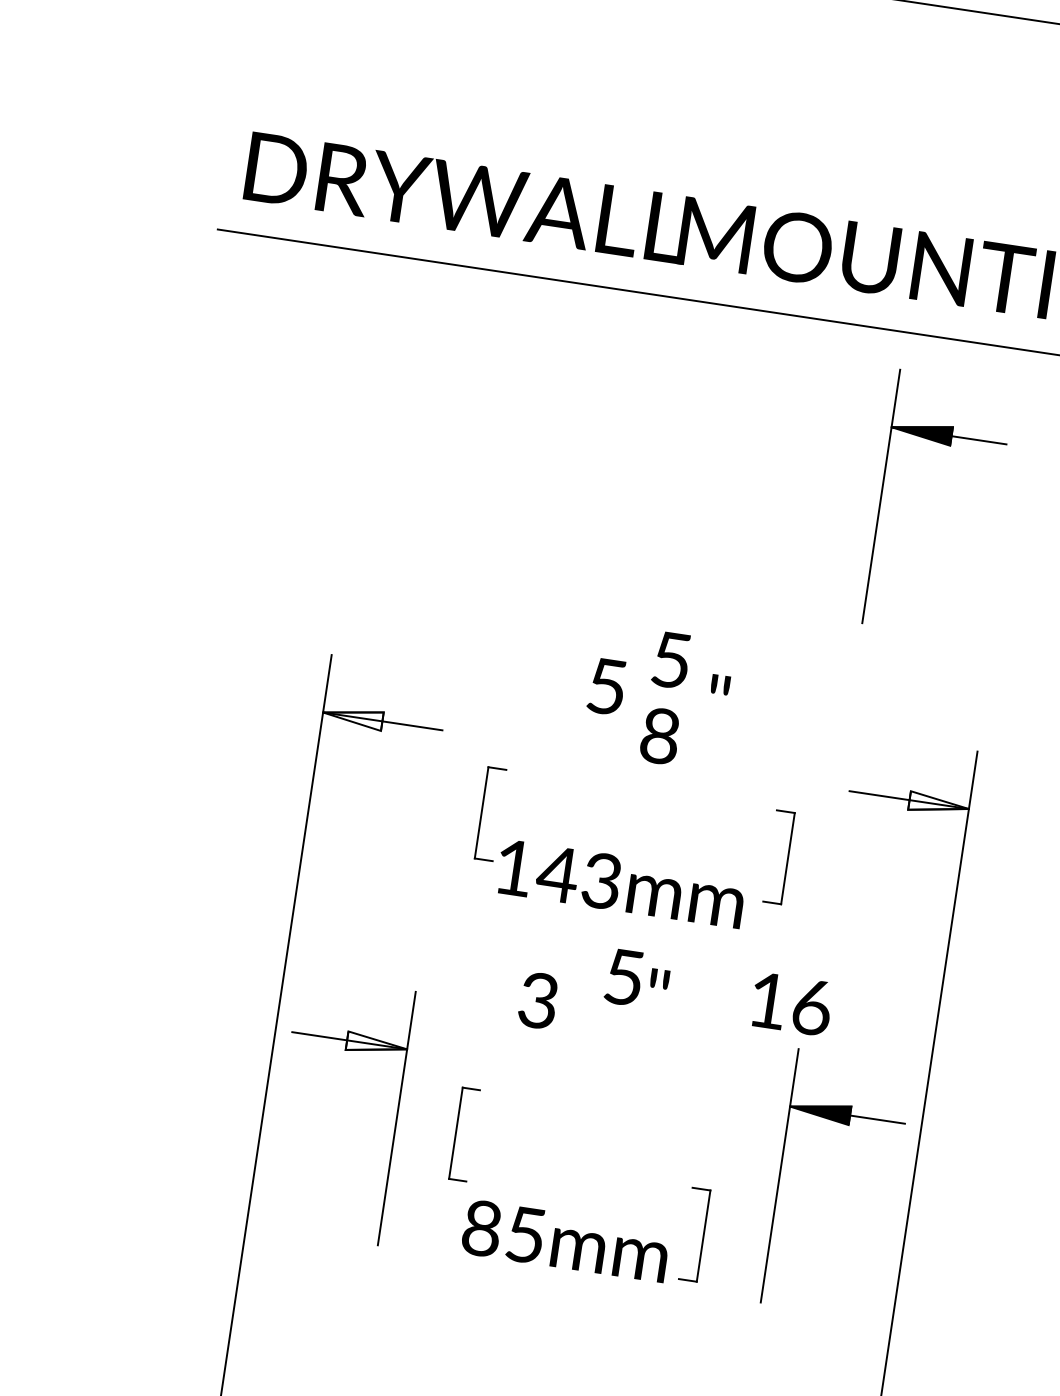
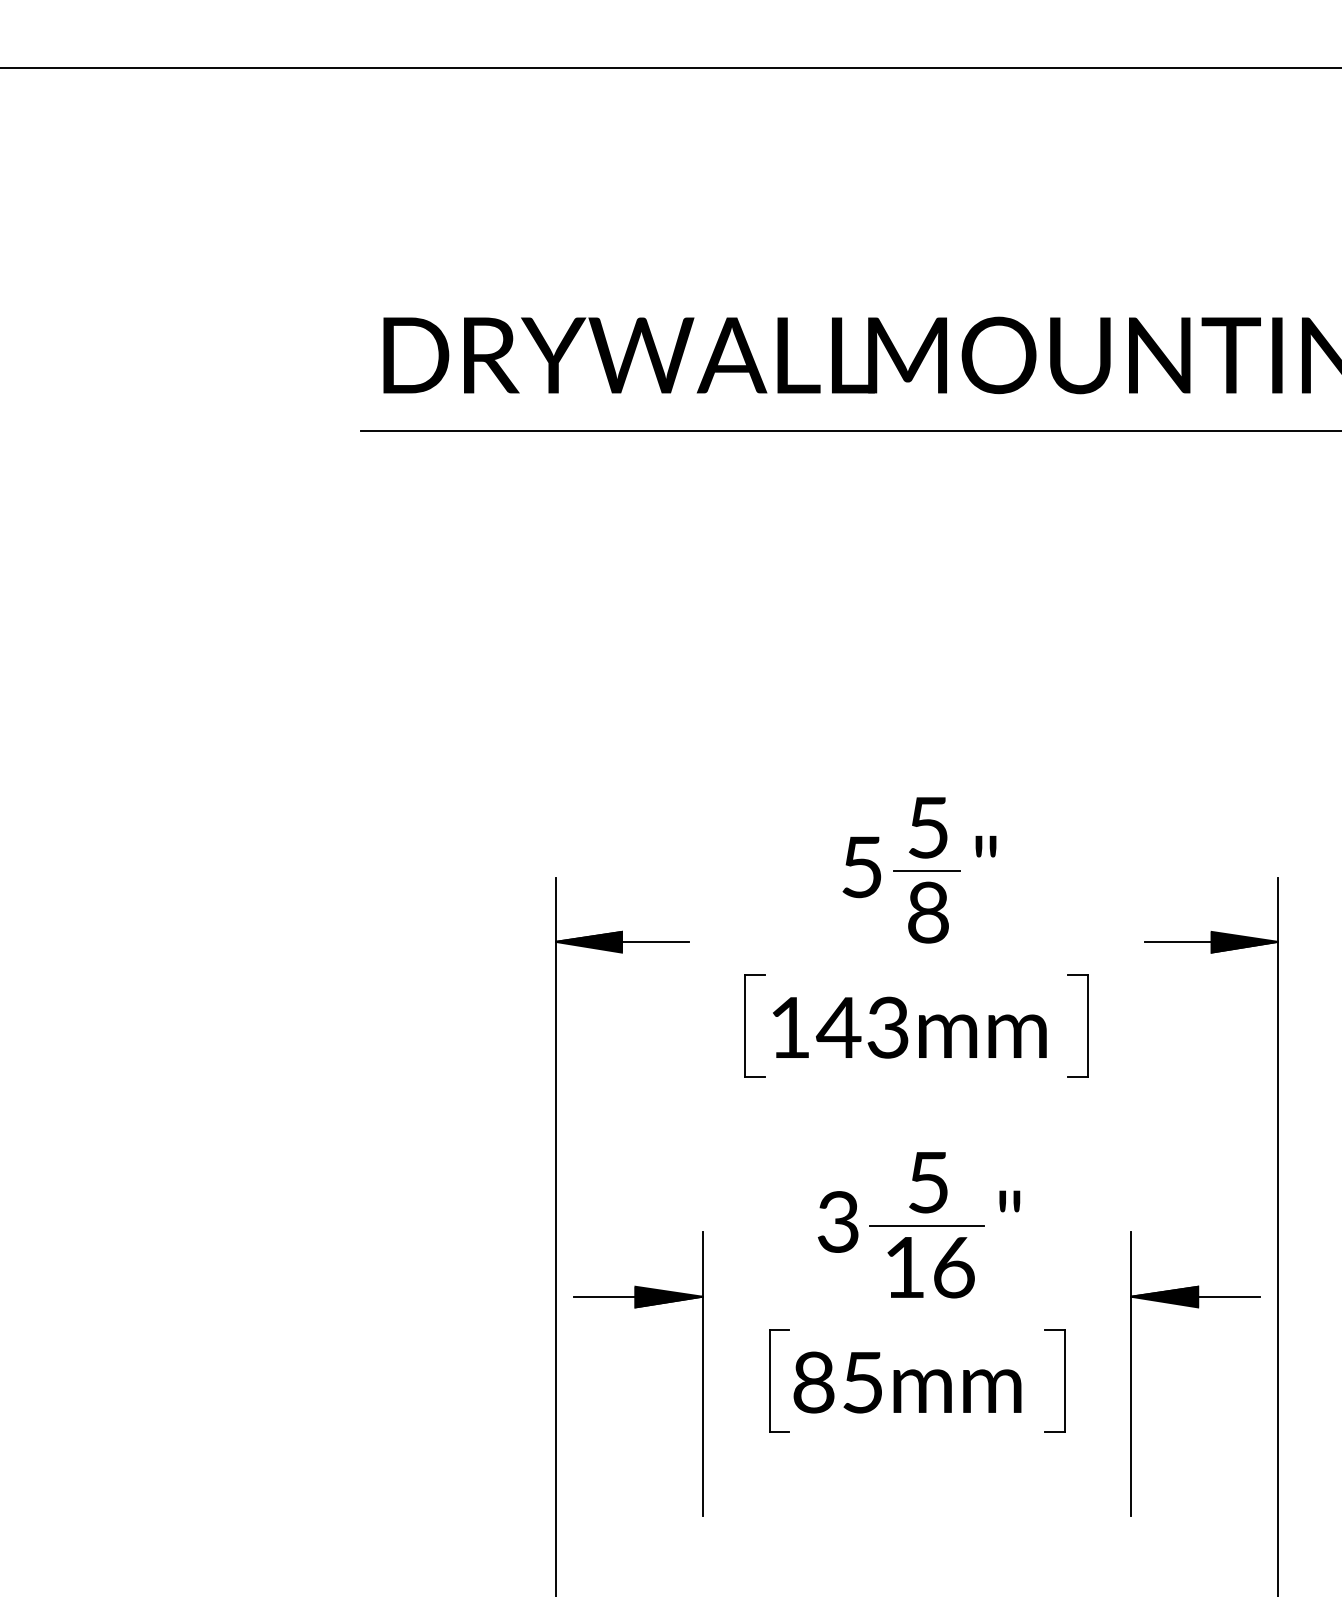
part: (881, 495) -> (1131, 613), removed
line: (664, 699) -> (926, 871), added
fill: (352, 716) -> (588, 941), added
fill: (938, 804) -> (1244, 941), added
text: (620, 883) -> (909, 1027), moved
text: (659, 979) -> (1009, 1201), moved
text: (791, 1004) -> (930, 1267), moved
line: (616, 1016) -> (926, 1226), added
fill: (376, 1044) -> (668, 1296), added
part: (703, 1235) -> (1064, 1380), moved
text: (565, 1240) -> (907, 1382), moved

